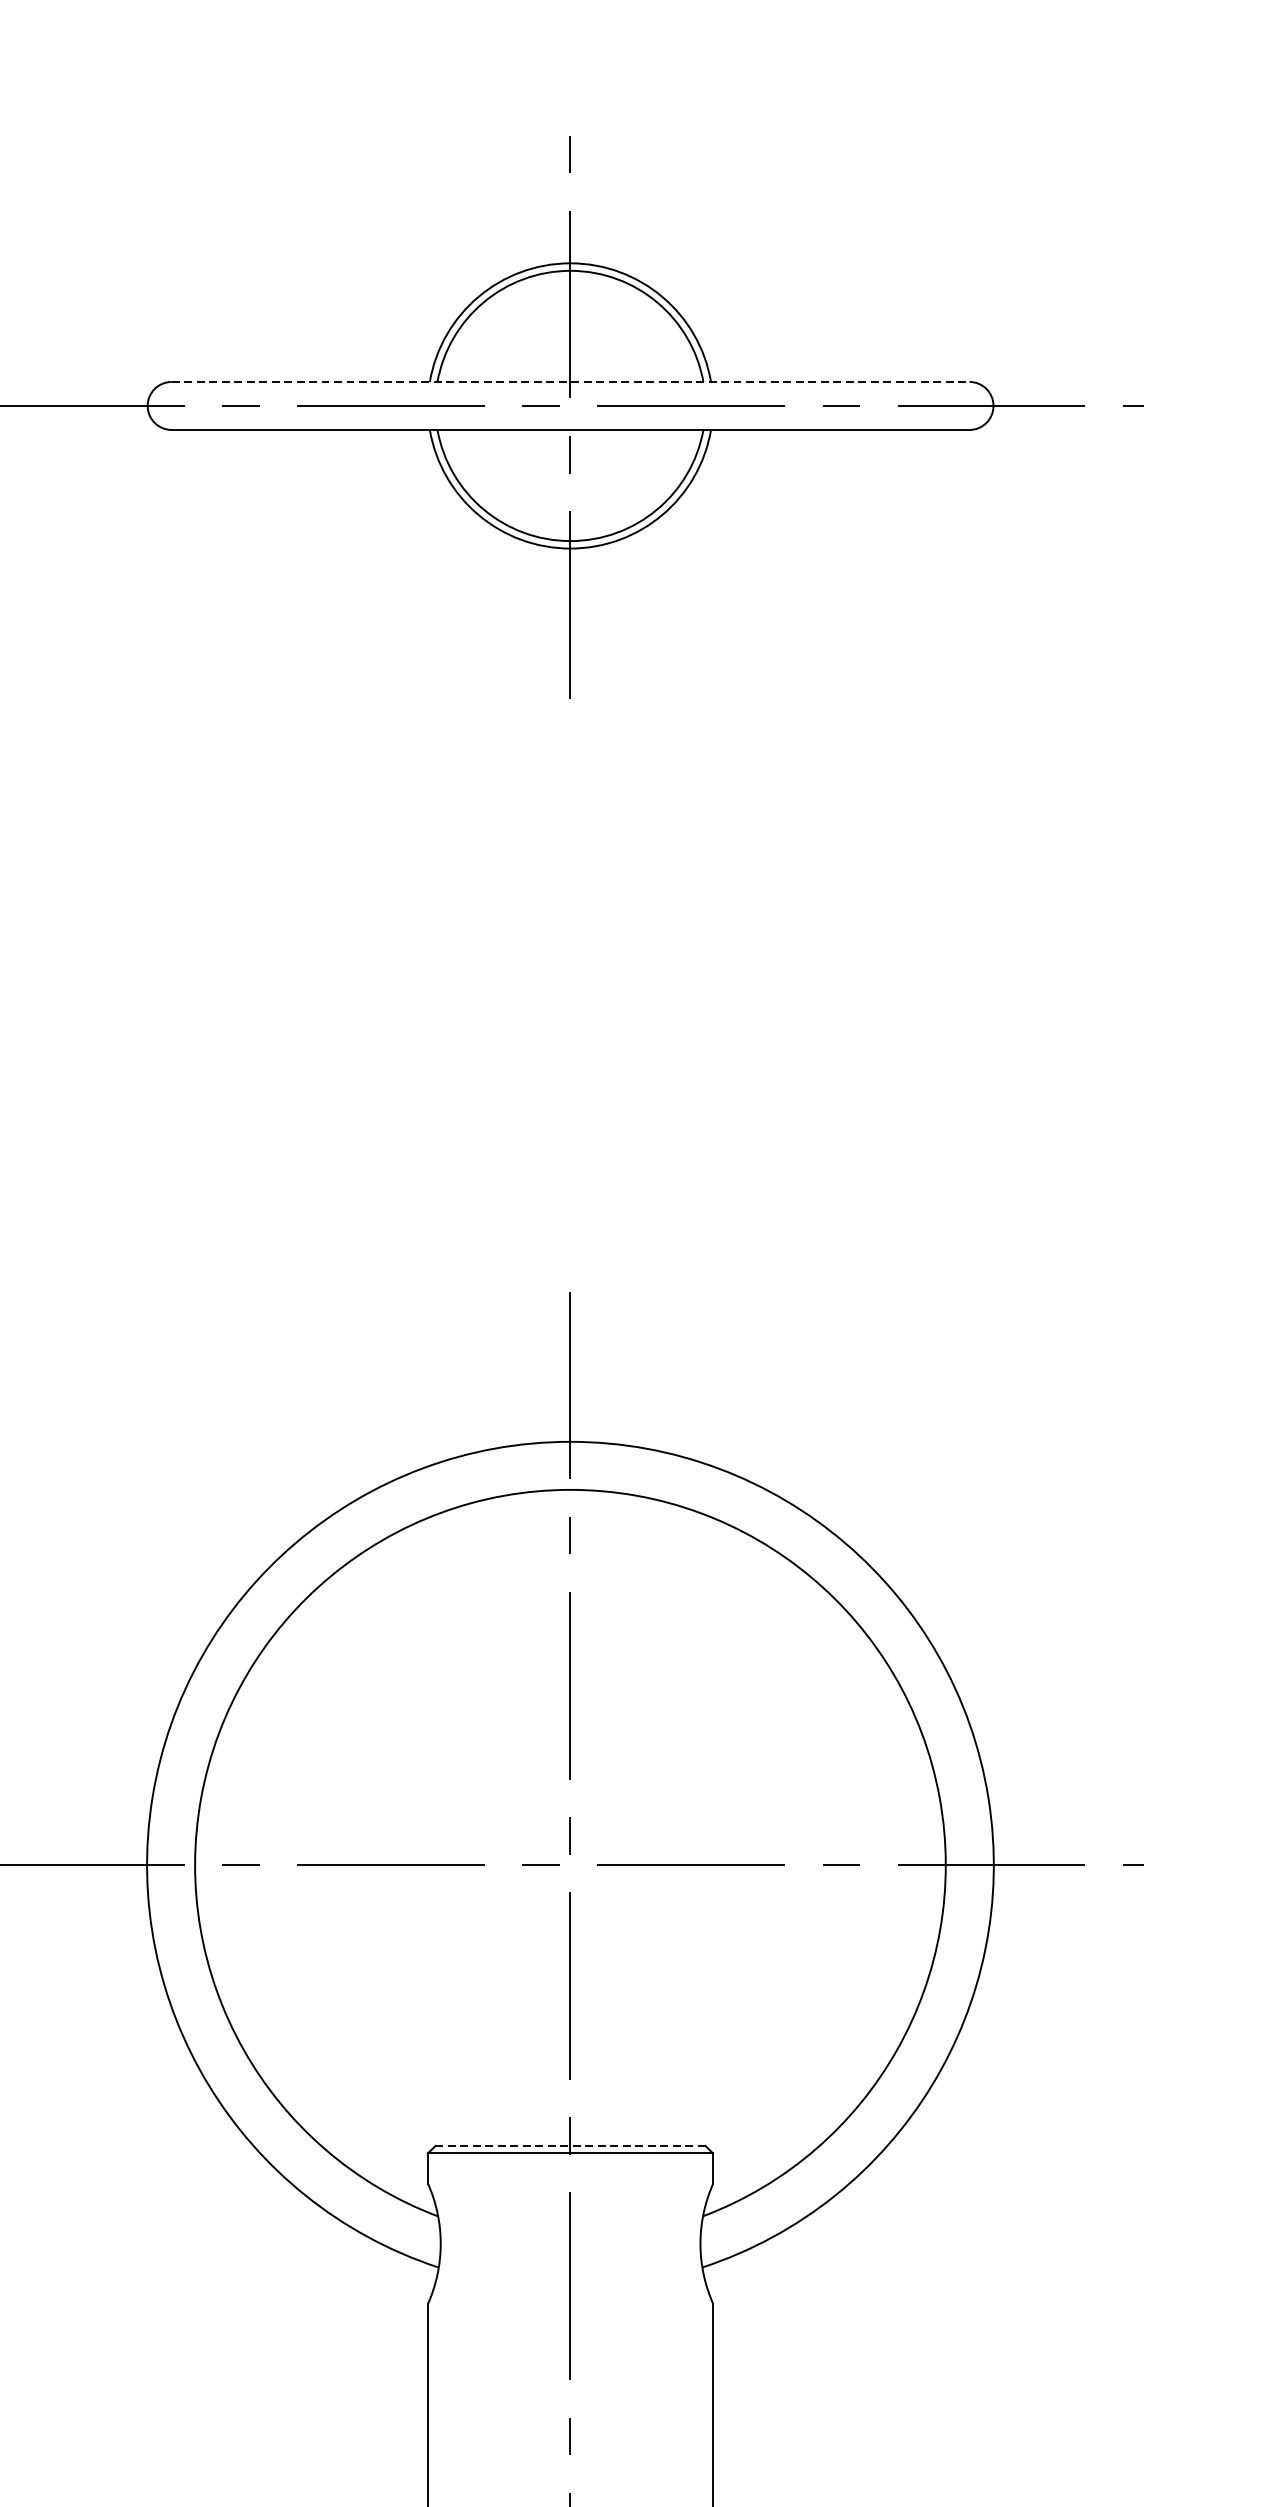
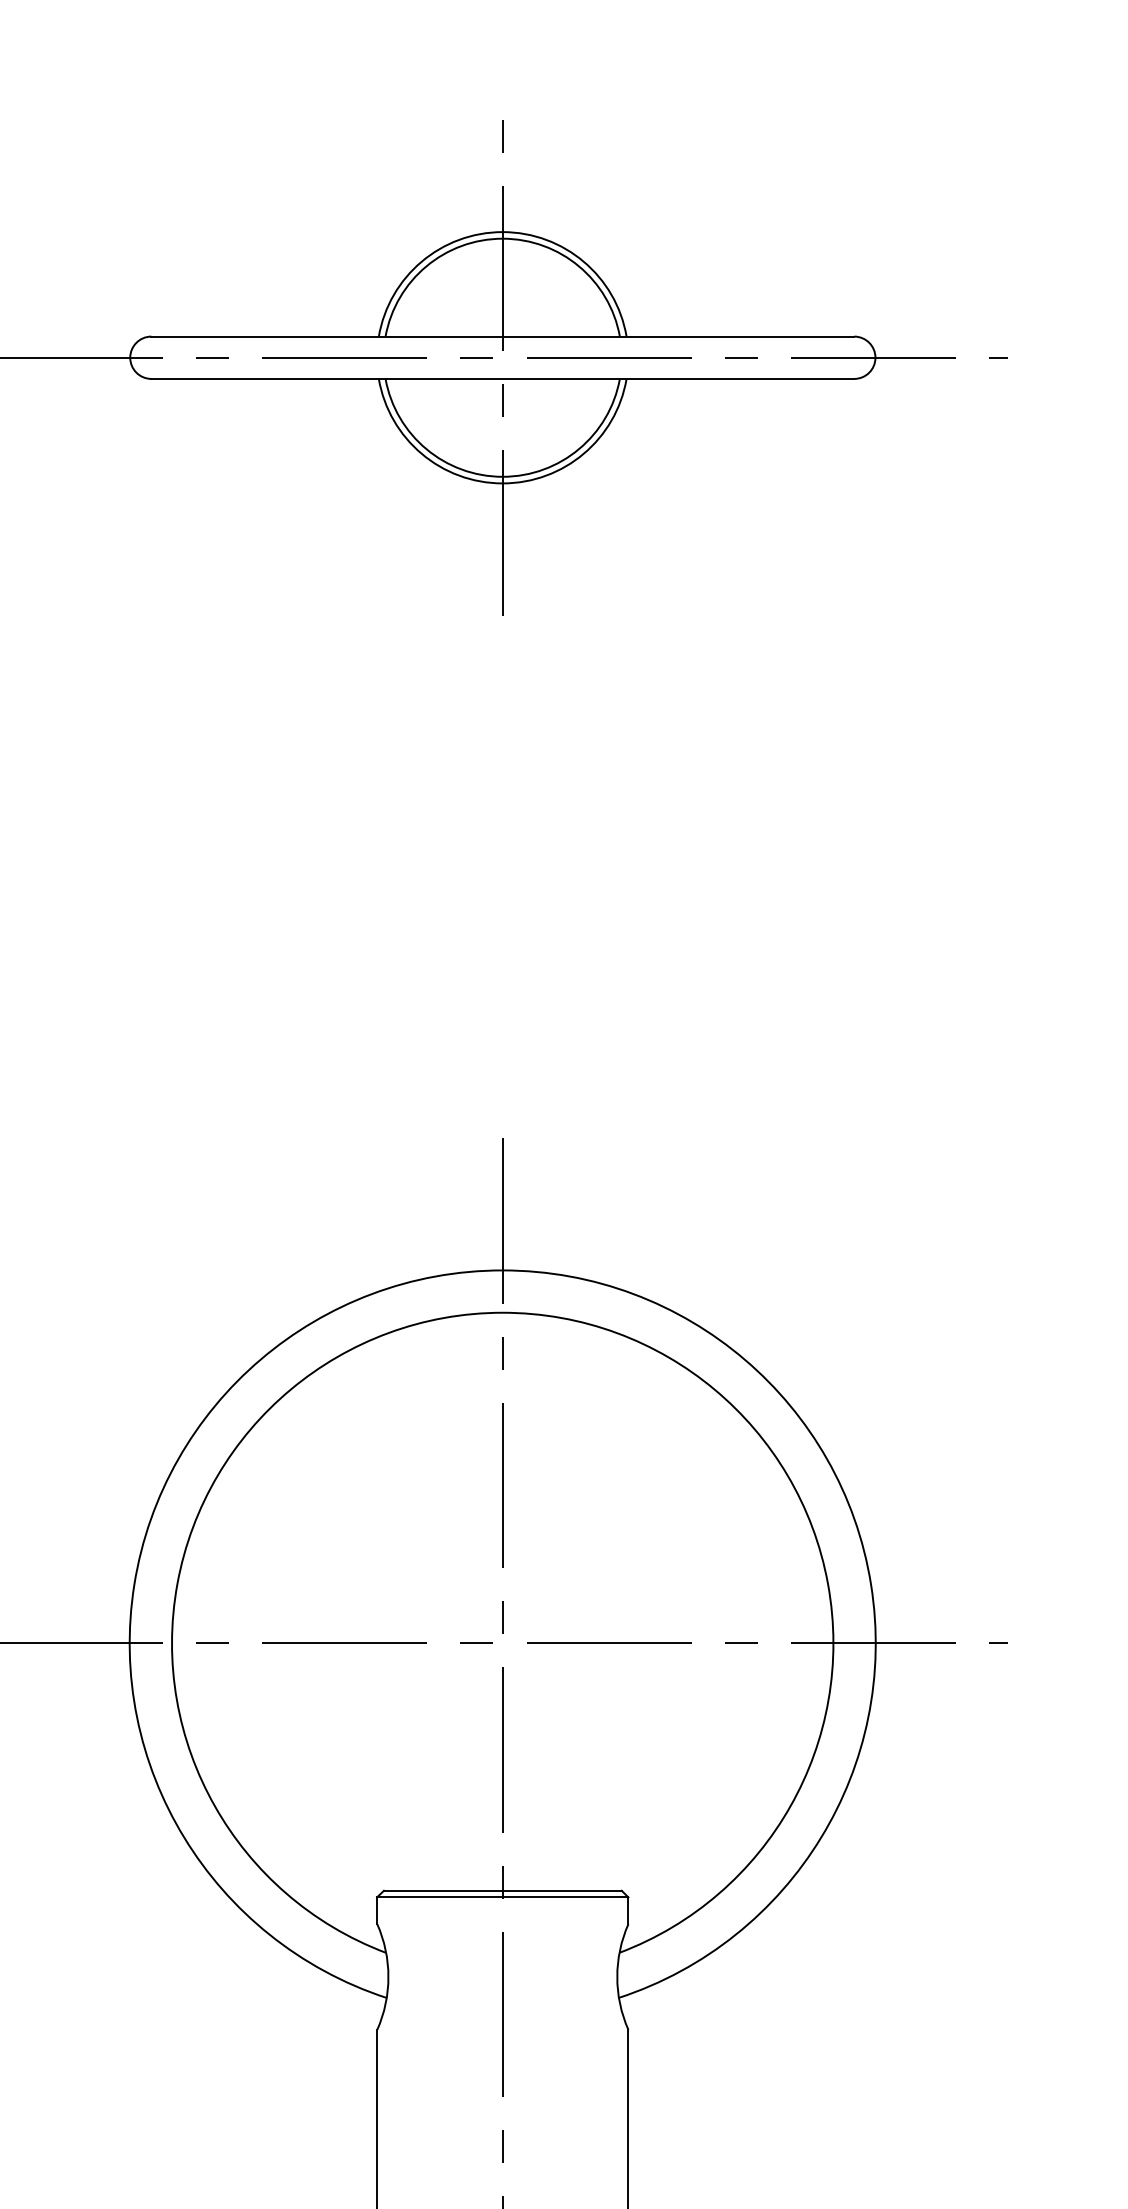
line: (571, 381) -> (503, 336), dashed -> solid
line: (570, 2145) -> (502, 1890), dashed -> solid

